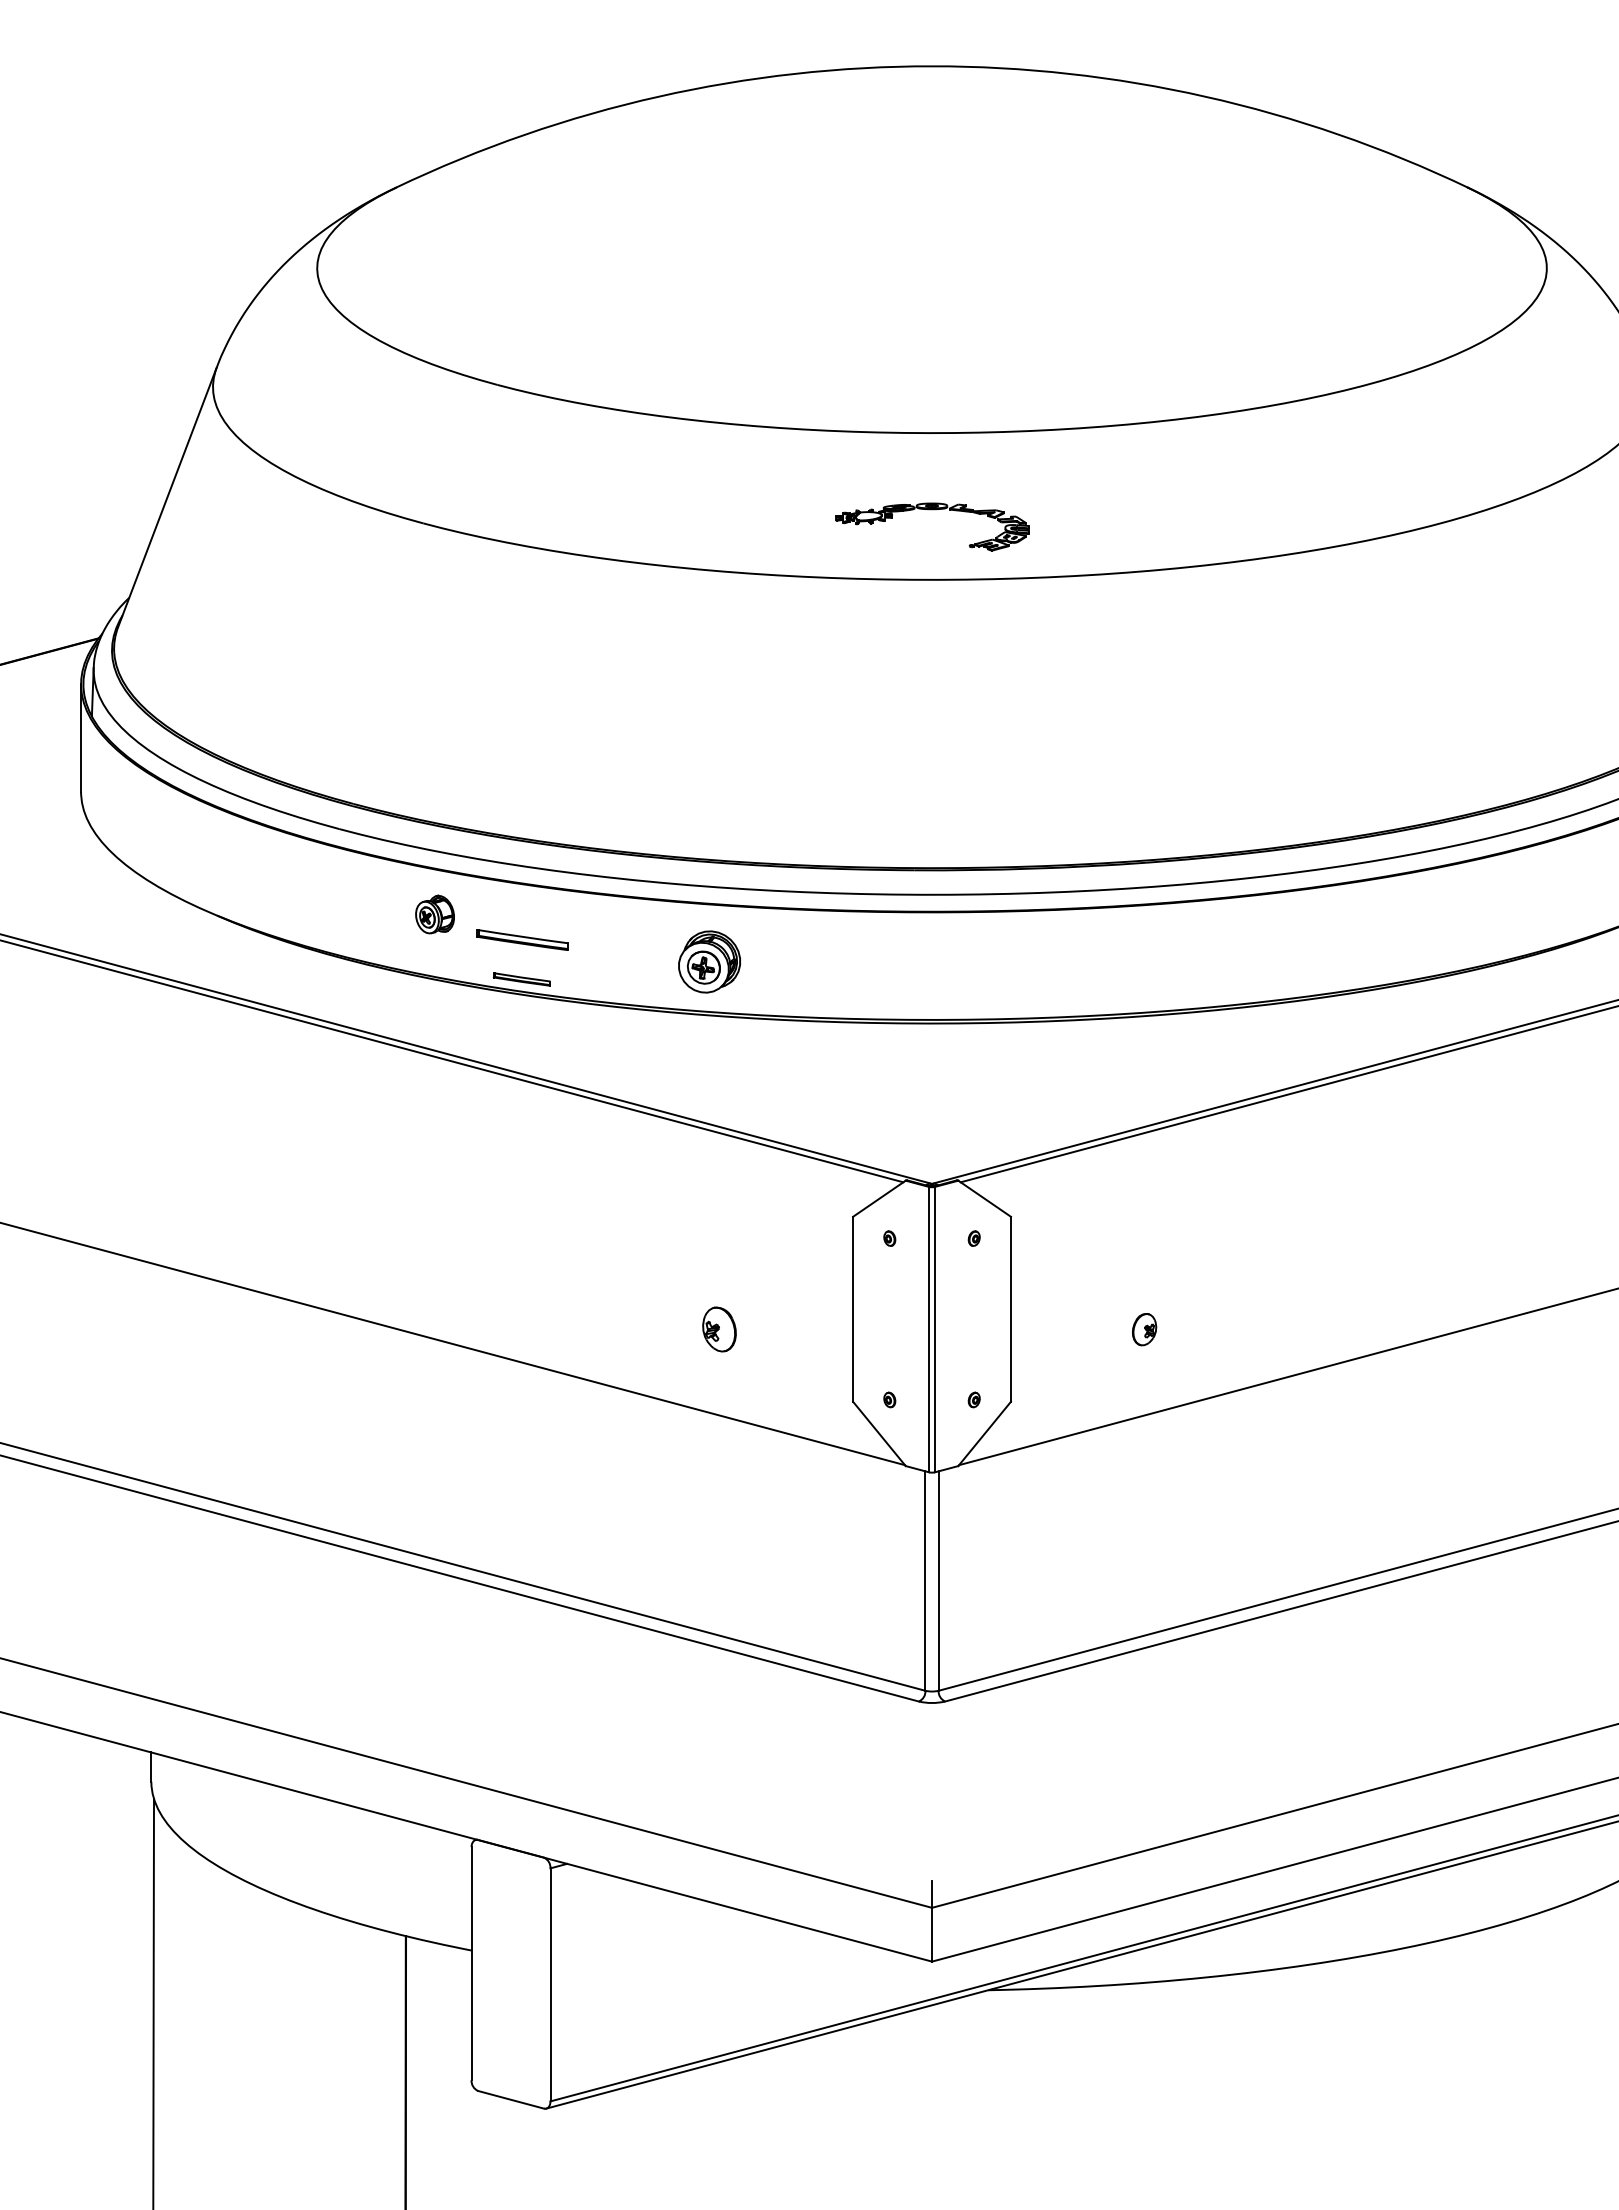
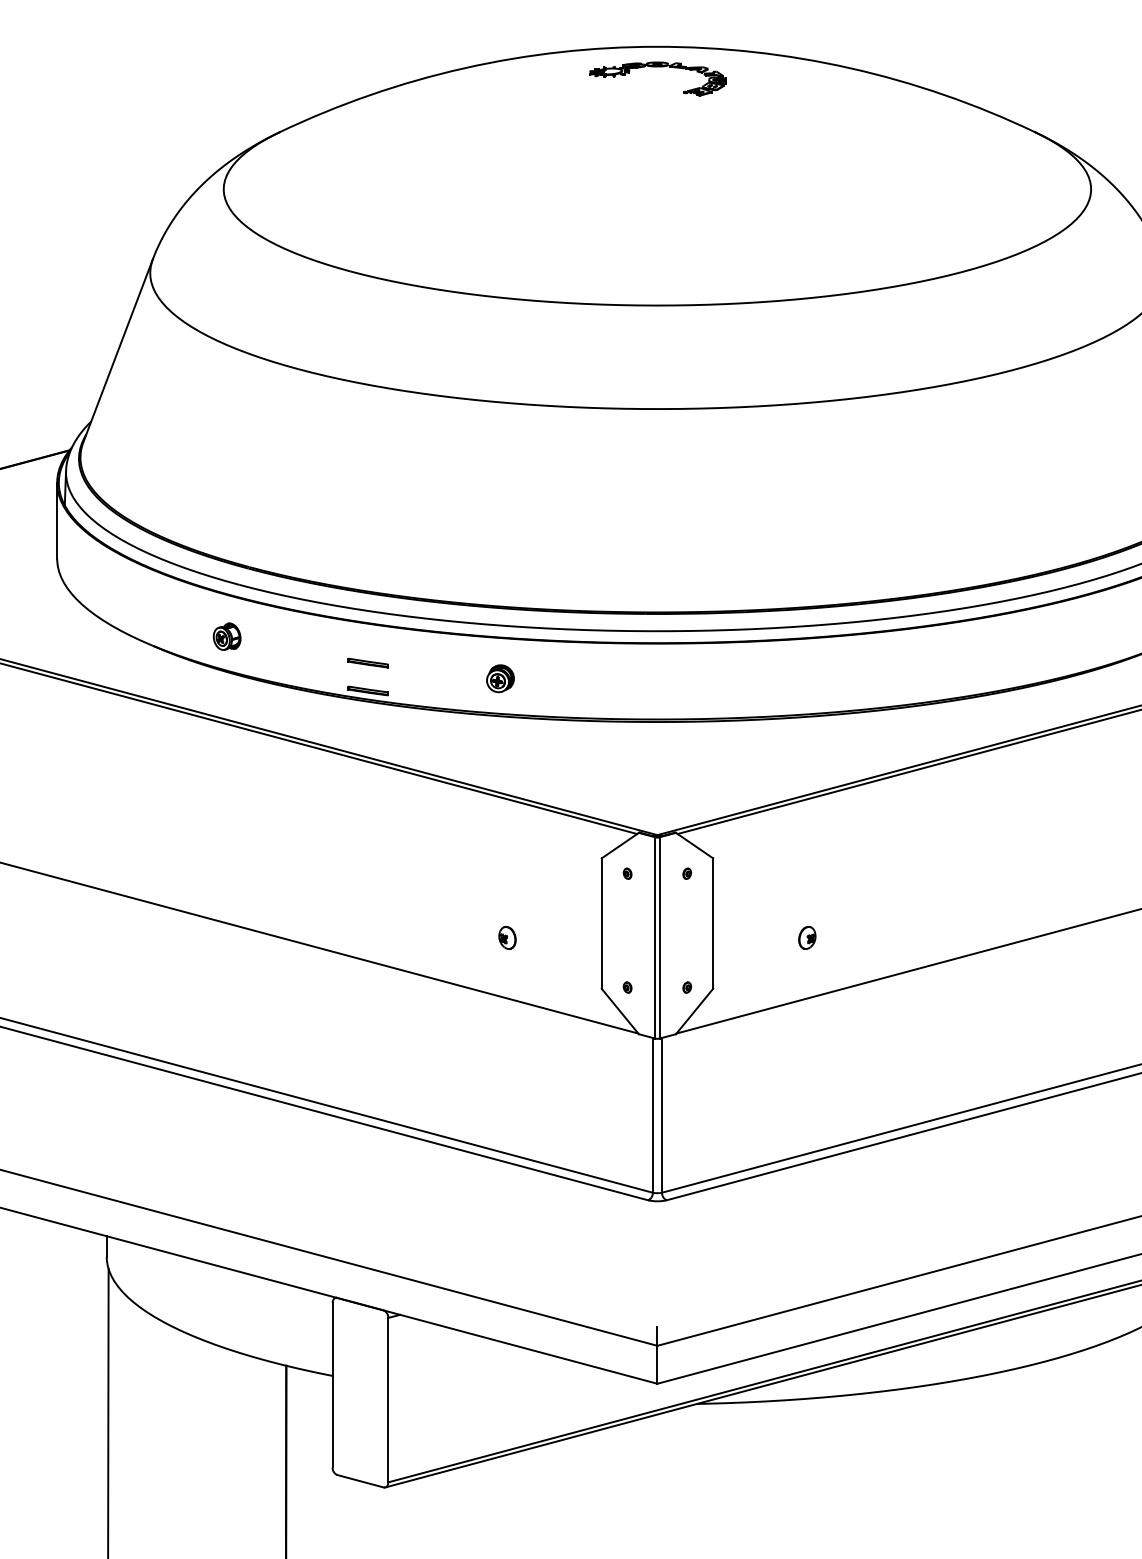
part: (932, 510) -> (657, 67), moved
part: (434, 914) -> (226, 636), moved
part: (521, 939) -> (367, 662), size x0.62
part: (709, 962) -> (500, 678), size x0.62
part: (719, 1329) -> (507, 937), size x0.71

